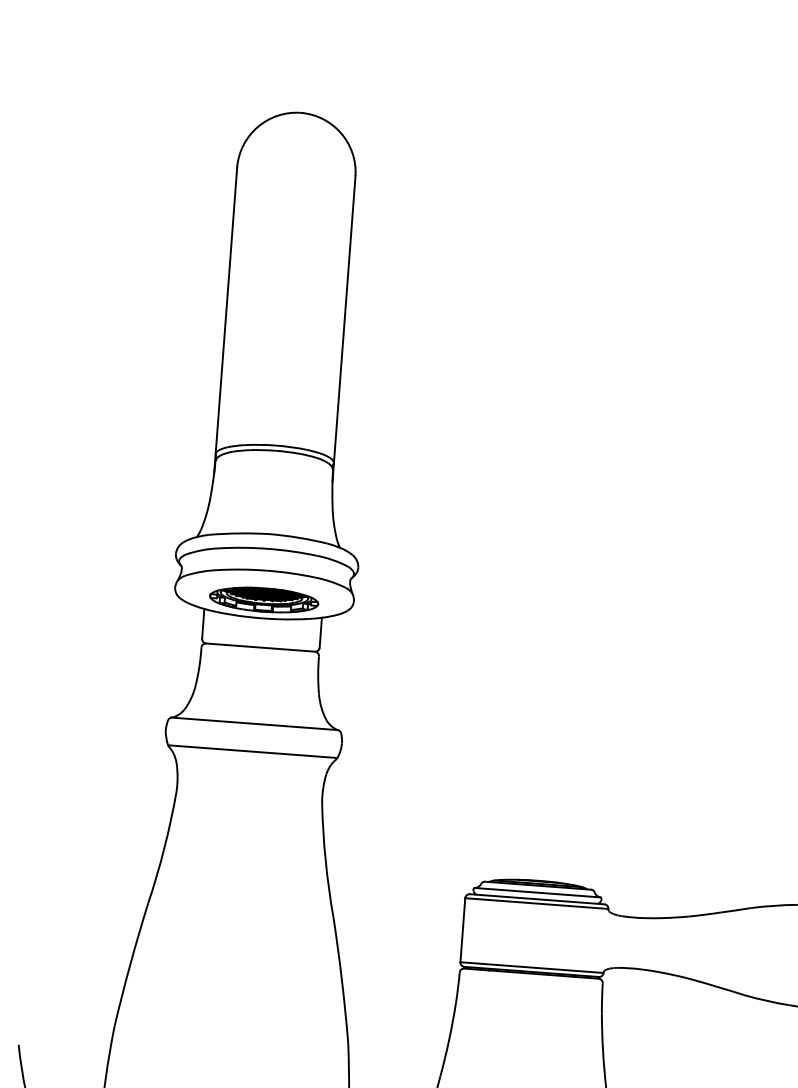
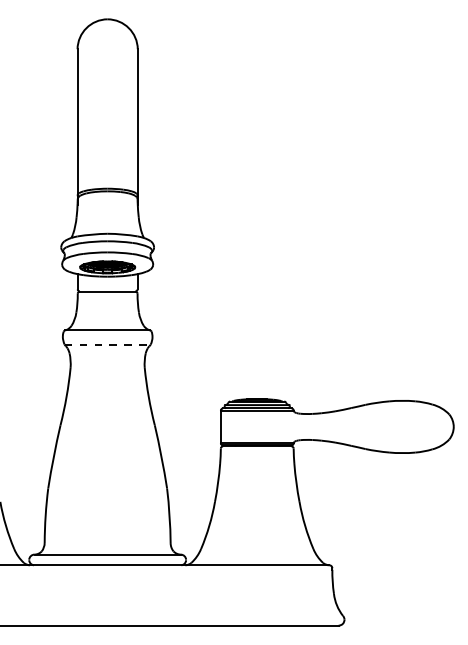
line: (254, 751) -> (108, 344), solid -> dashed

